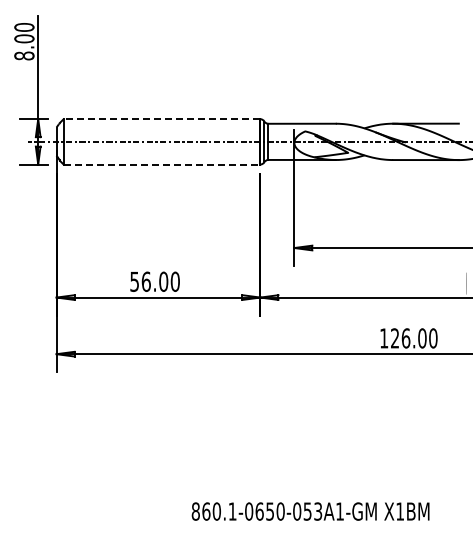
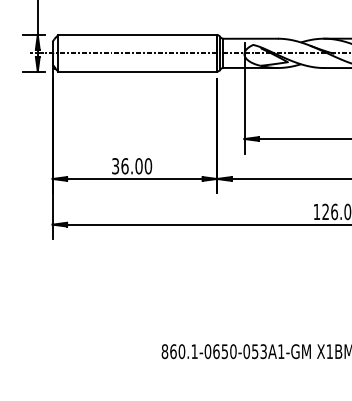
line: (161, 119) -> (137, 35), dashed -> solid
line: (162, 164) -> (138, 71), dashed -> solid
text: (134, 281) -> (115, 166), 56.00 -> 36.00

